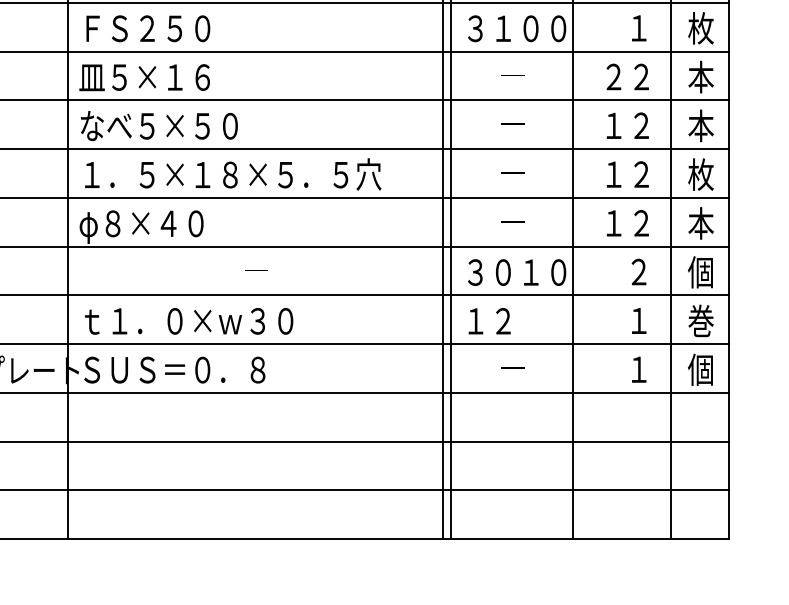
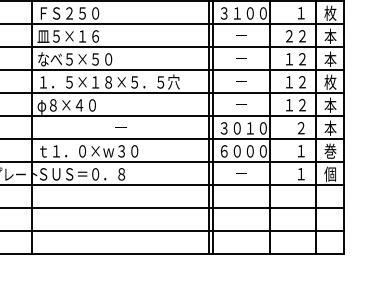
text: (701, 270) -> (330, 127), 個 -> 本
text: (516, 321) -> (243, 151), １２ -> ６０００

